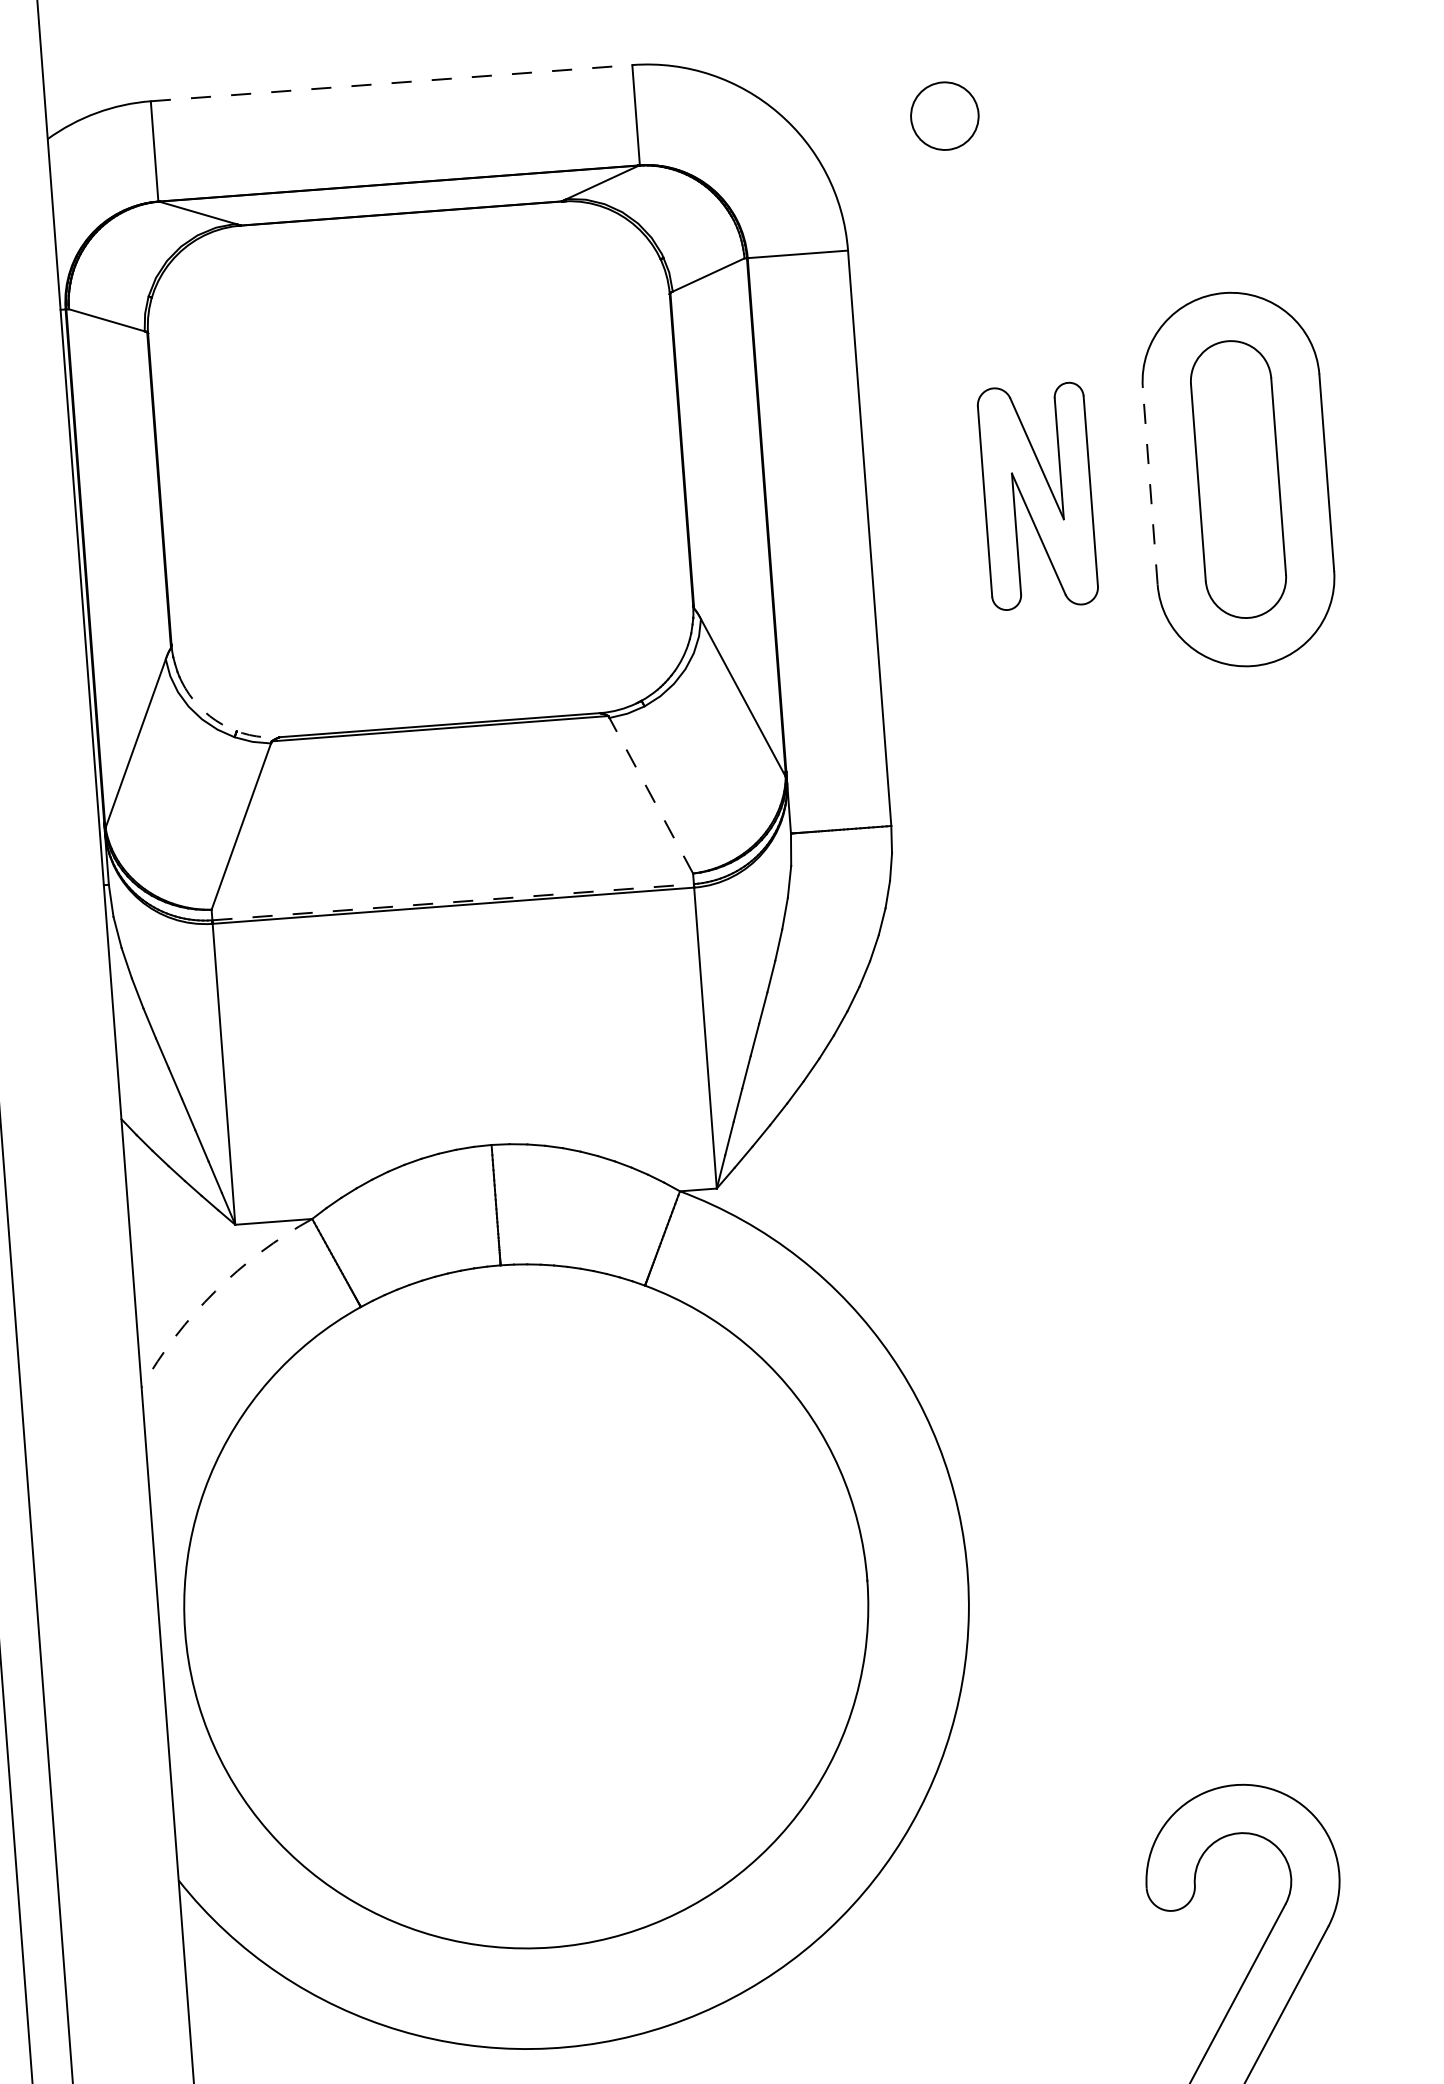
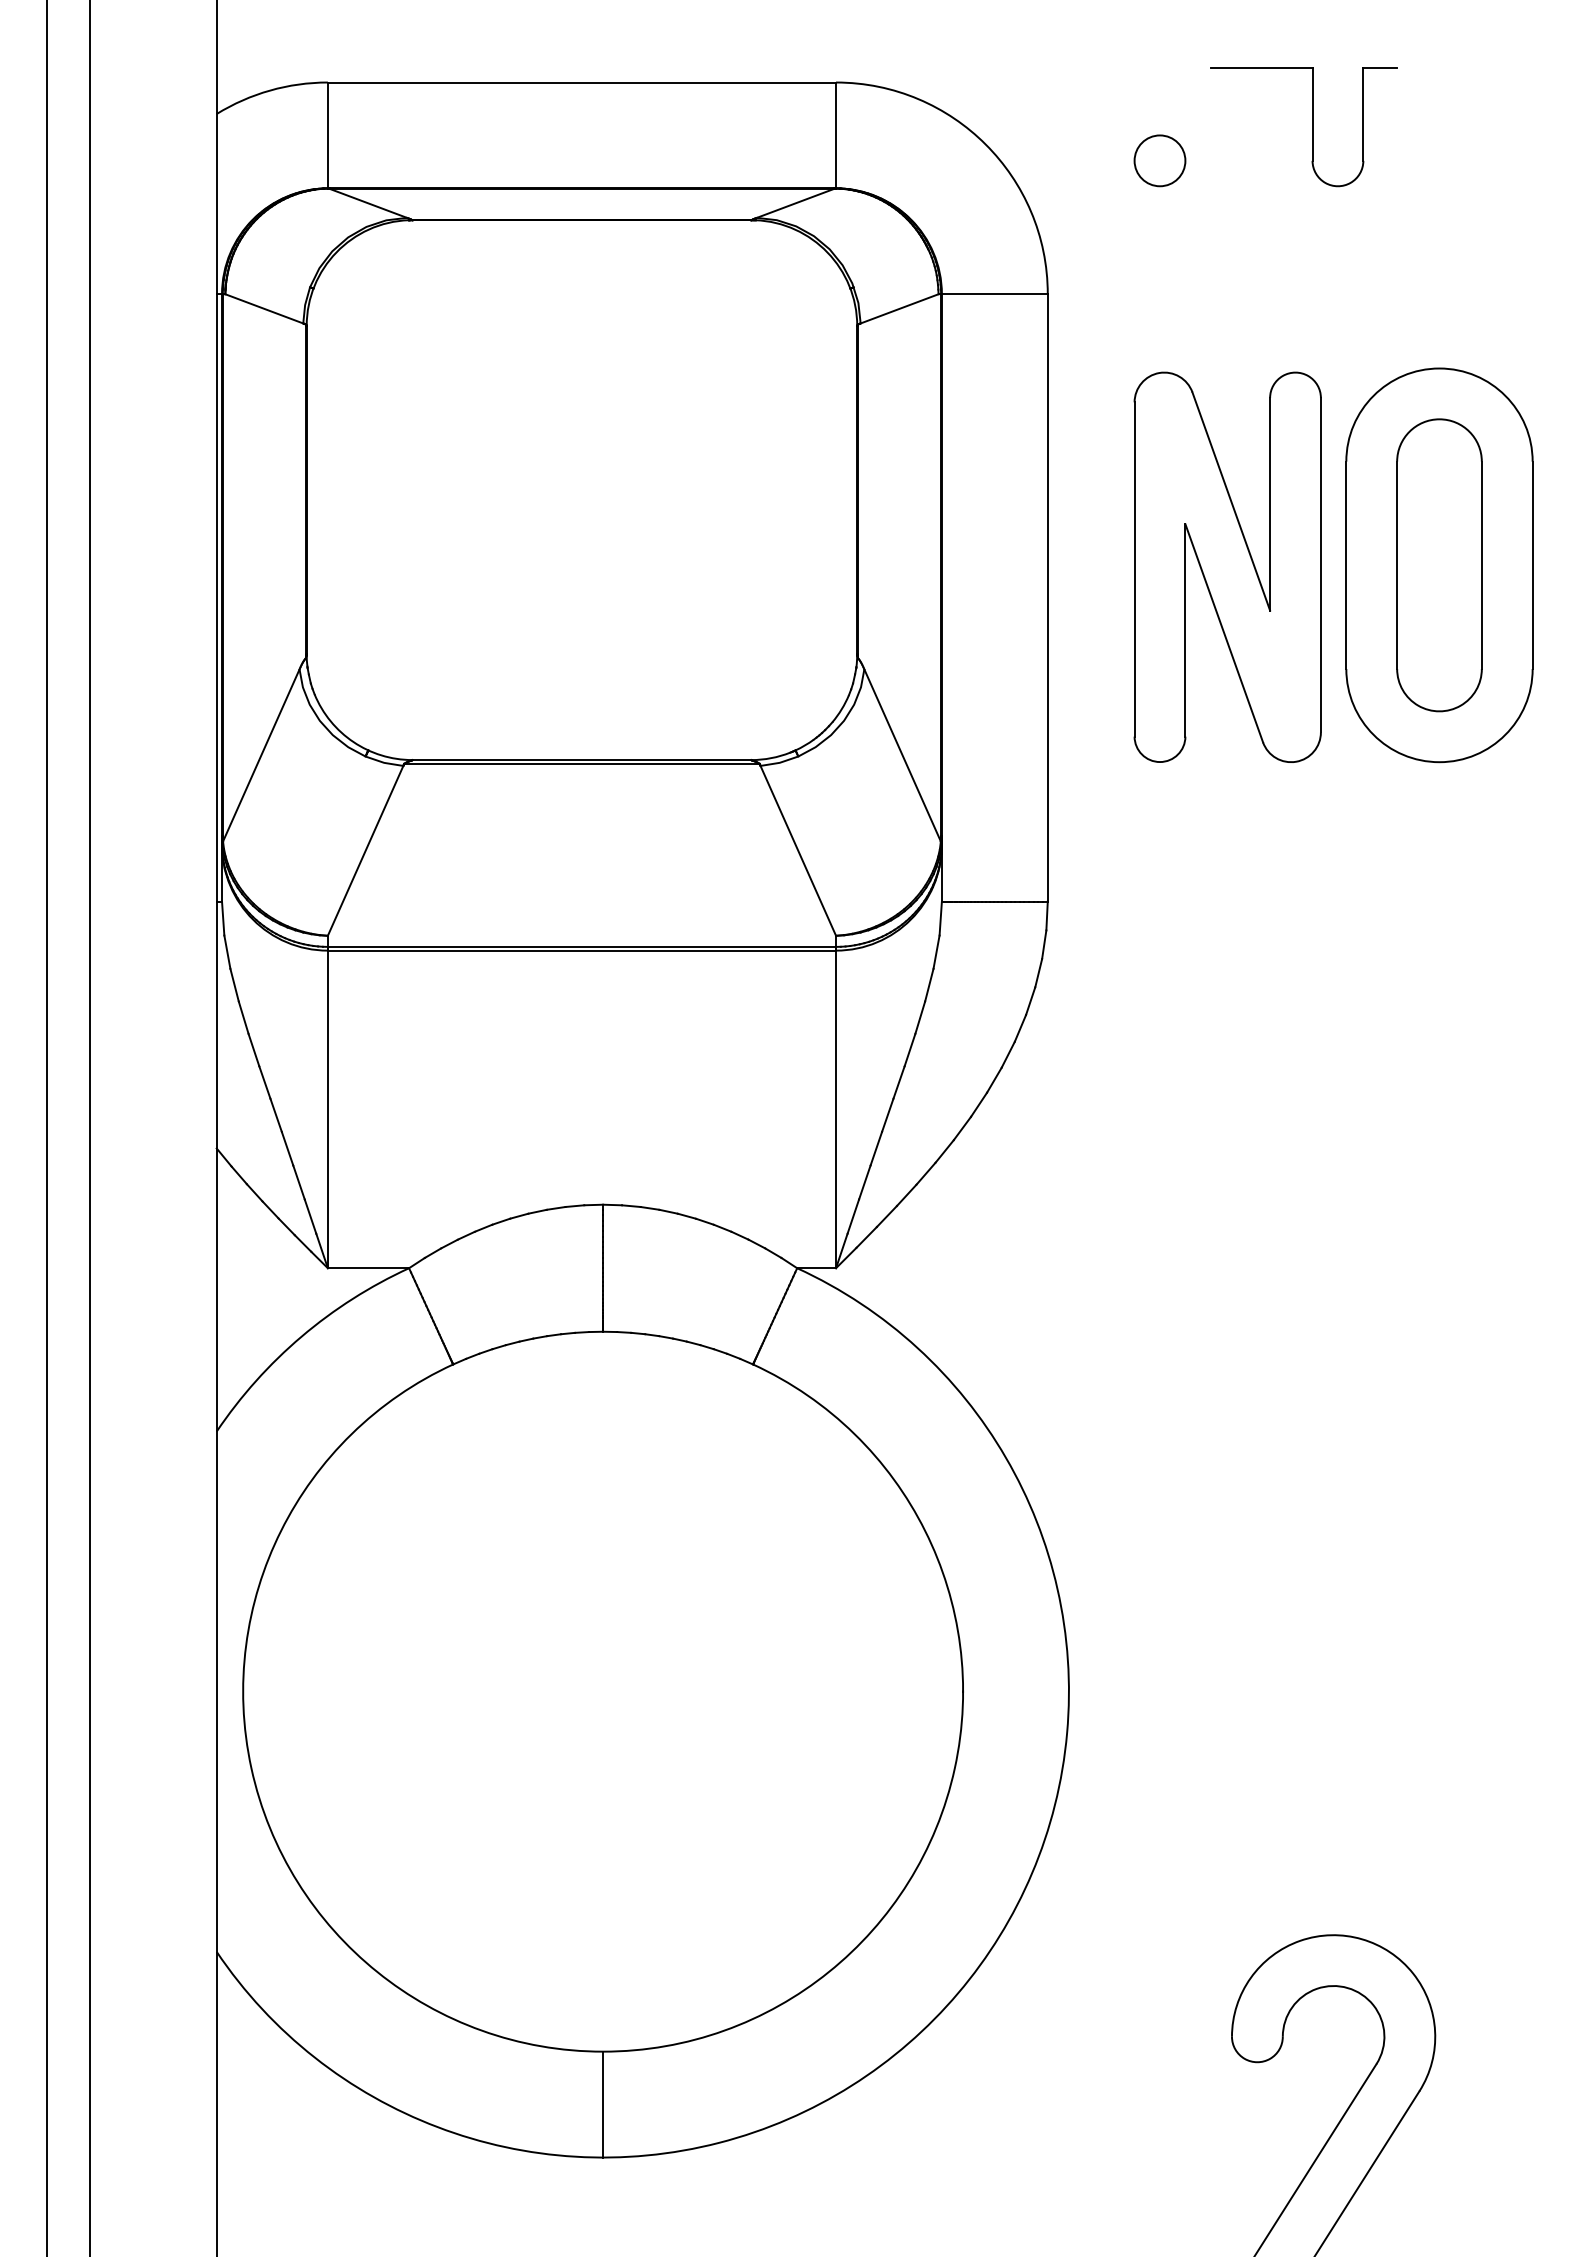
part: (1086, 73) -> (1312, 127), added
line: (392, 83) -> (582, 82), dashed -> solid
circle: (944, 115) -> (1159, 160), size x0.71
line: (1150, 486) -> (1346, 565), dashed -> solid
part: (1037, 495) -> (1227, 566), size x1.67
arc: (222, 724) -> (353, 742), dashed -> solid
line: (651, 795) -> (798, 850), dashed -> solid
line: (453, 901) -> (582, 946), dashed -> solid
arc: (215, 1291) -> (301, 1336), dashed -> solid
line: (556, 1997) -> (603, 2104), added

